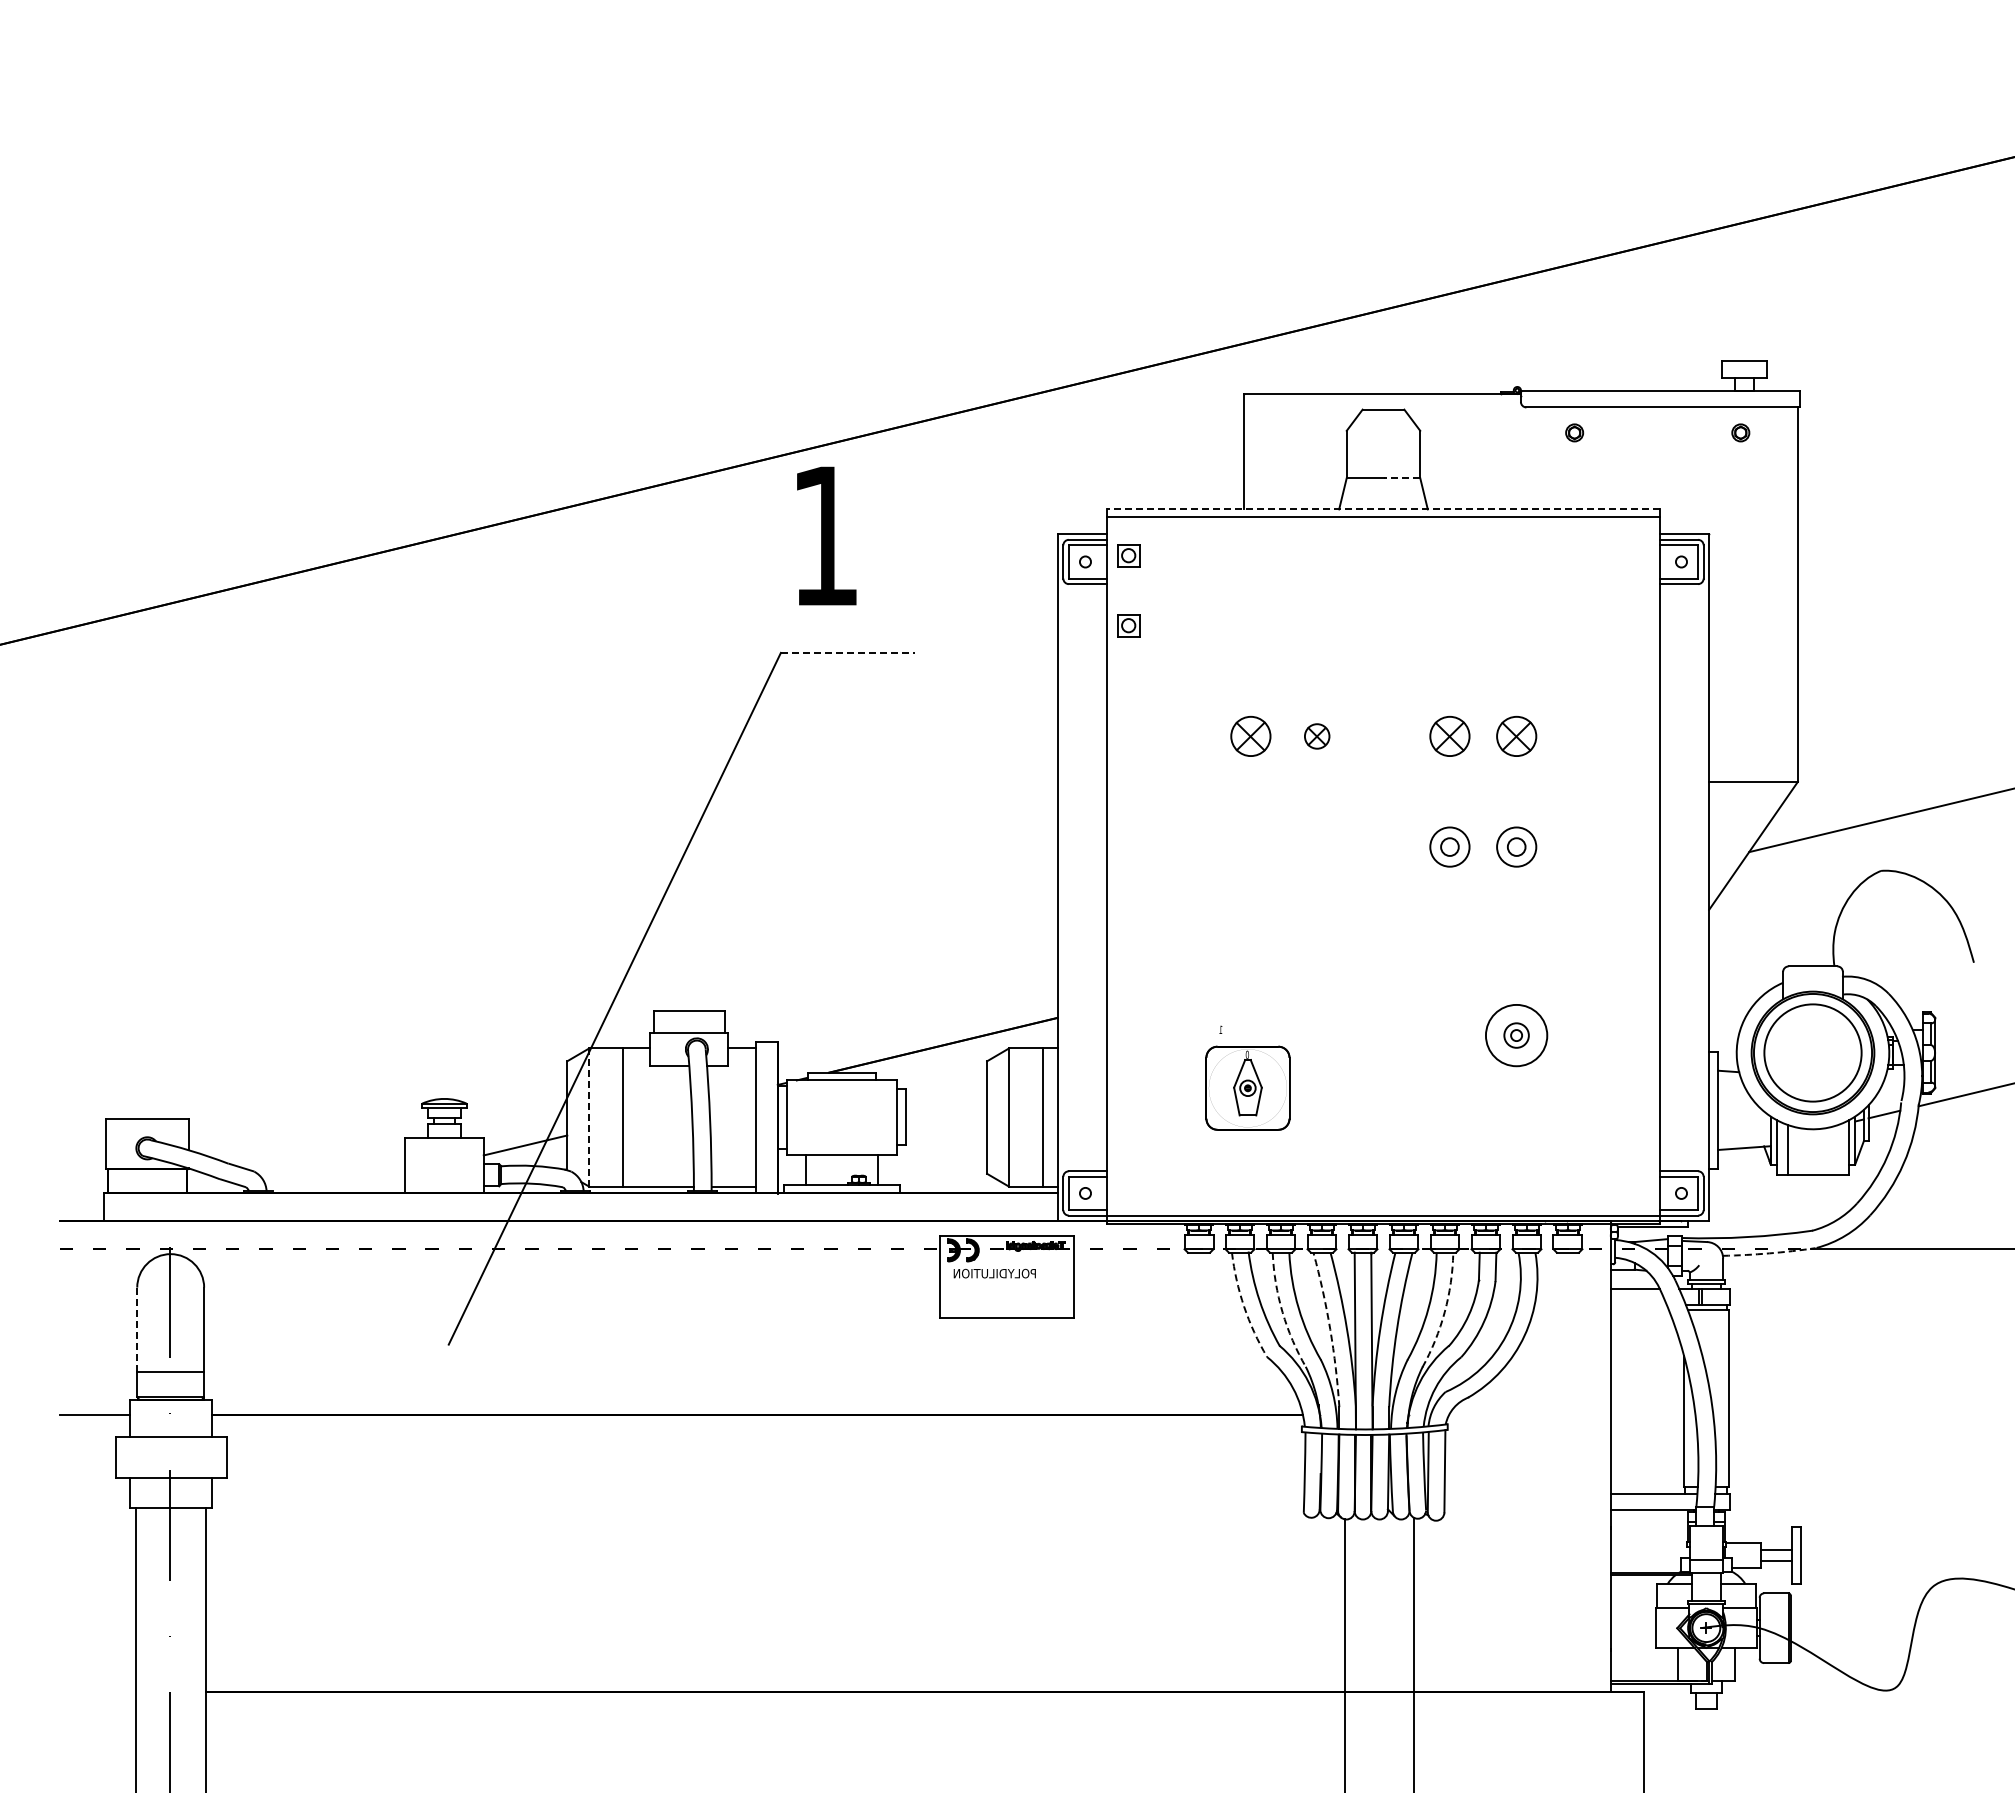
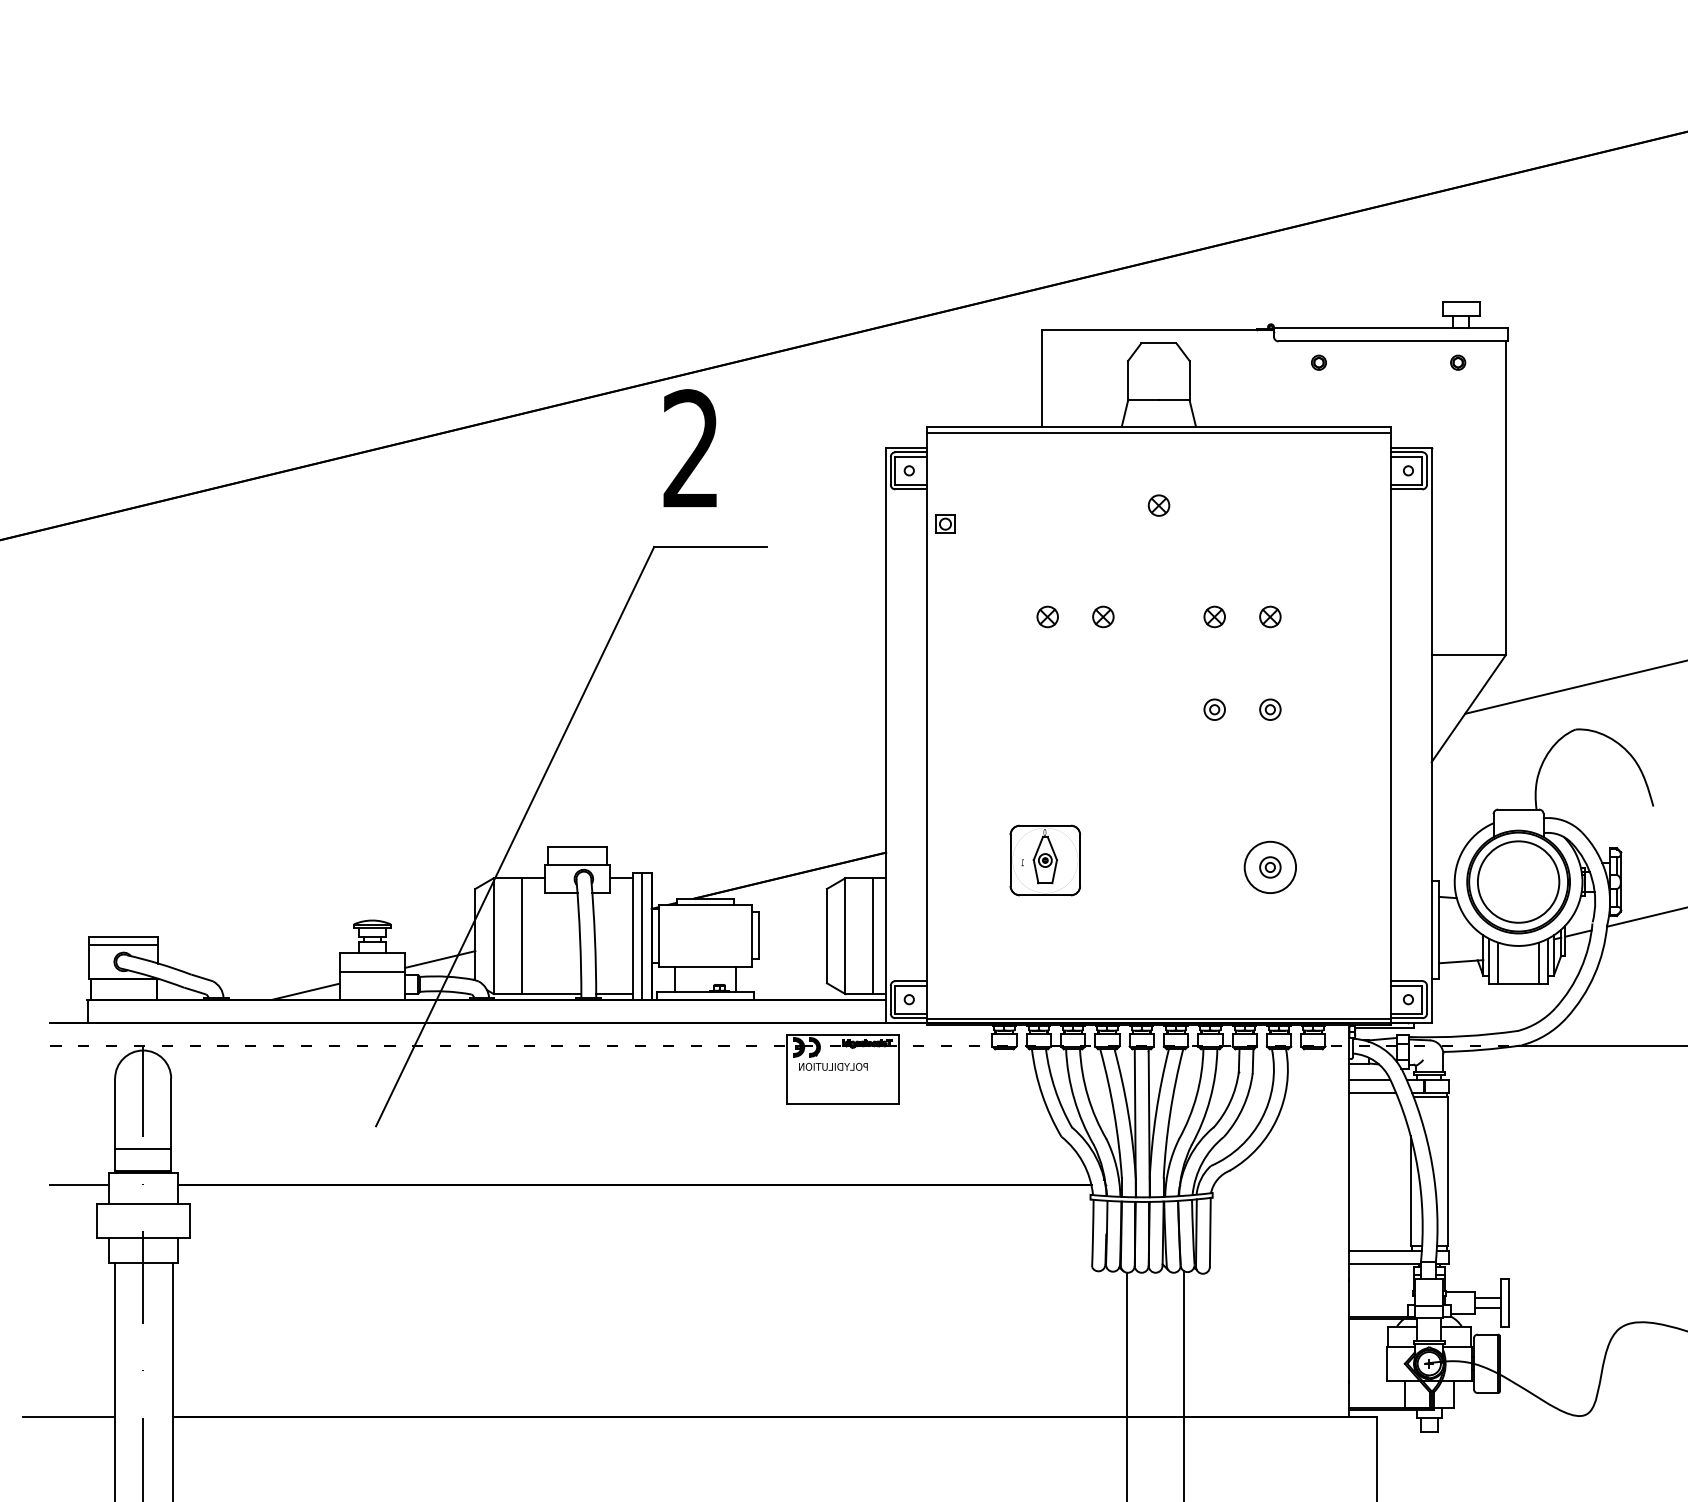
line: (1401, 478) -> (1173, 400), dashed -> solid
line: (1383, 509) -> (1158, 426), dashed -> solid
text: (824, 534) -> (690, 447), 1 -> 2
part: (1128, 555) -> (945, 465), removed
part: (1383, 603) -> (1158, 505), added
line: (848, 652) -> (710, 546), dashed -> solid
part: (1250, 736) -> (1047, 617), size x0.62
part: (1450, 736) -> (1215, 617), size x0.62
part: (1516, 736) -> (1270, 617), size x0.62
part: (1450, 847) -> (1215, 709), size x0.62
part: (1516, 847) -> (1270, 709), size x0.62
part: (1247, 1087) -> (1045, 859), moved
line: (766, 1117) -> (642, 936), added
line: (589, 1118) -> (493, 936), dashed -> solid
line: (146, 1127) -> (122, 944), added
line: (1837, 1150) -> (1539, 963), added
line: (444, 1160) -> (372, 972), added
line: (365, 1183) -> (306, 991), added
arc: (1769, 1253) -> (1482, 1049), dashed -> solid
line: (1638, 1304) -> (1372, 1092), added
arc: (1244, 1306) -> (1042, 1094), dashed -> solid
arc: (1282, 1312) -> (1074, 1099), dashed -> solid
arc: (1444, 1312) -> (1209, 1099), dashed -> solid
arc: (1330, 1329) -> (1114, 1113), dashed -> solid
line: (137, 1330) -> (115, 1114), dashed -> solid
line: (81, 1691) -> (68, 1416), added

